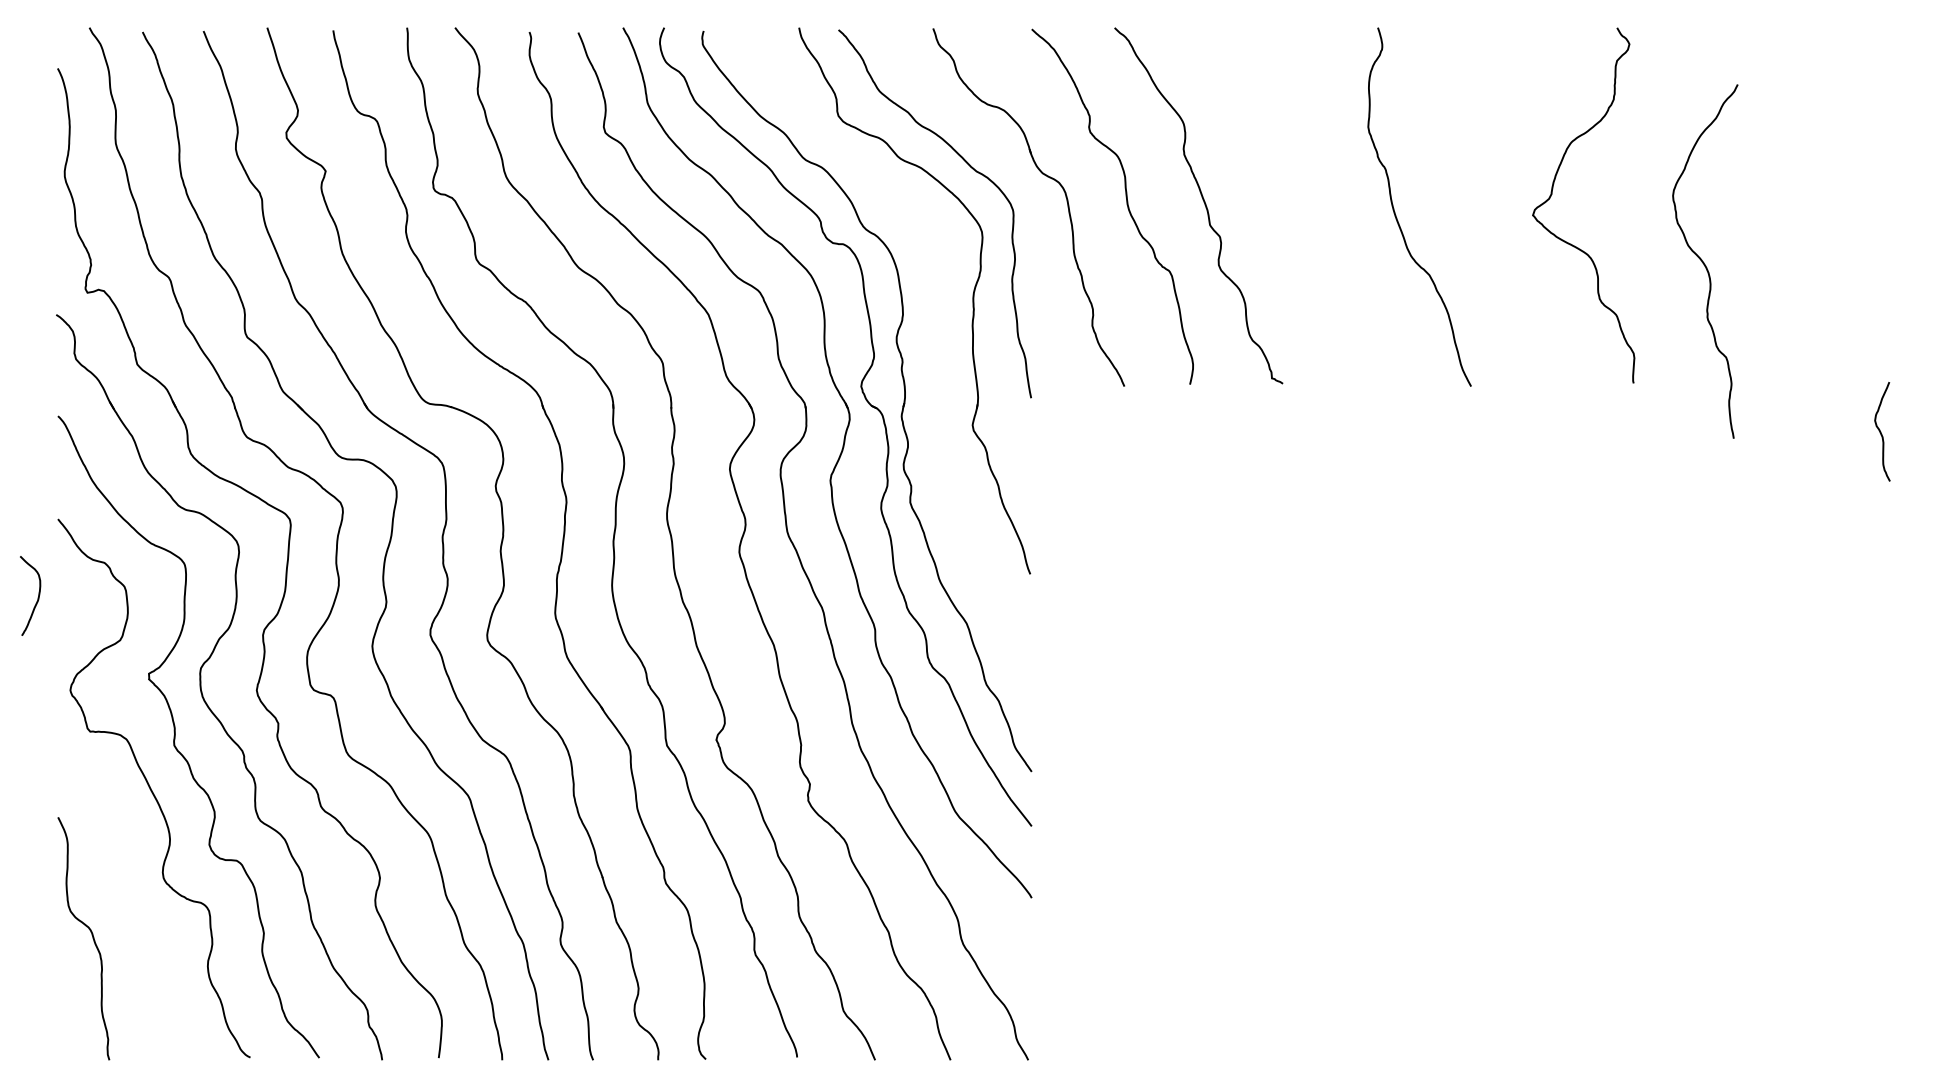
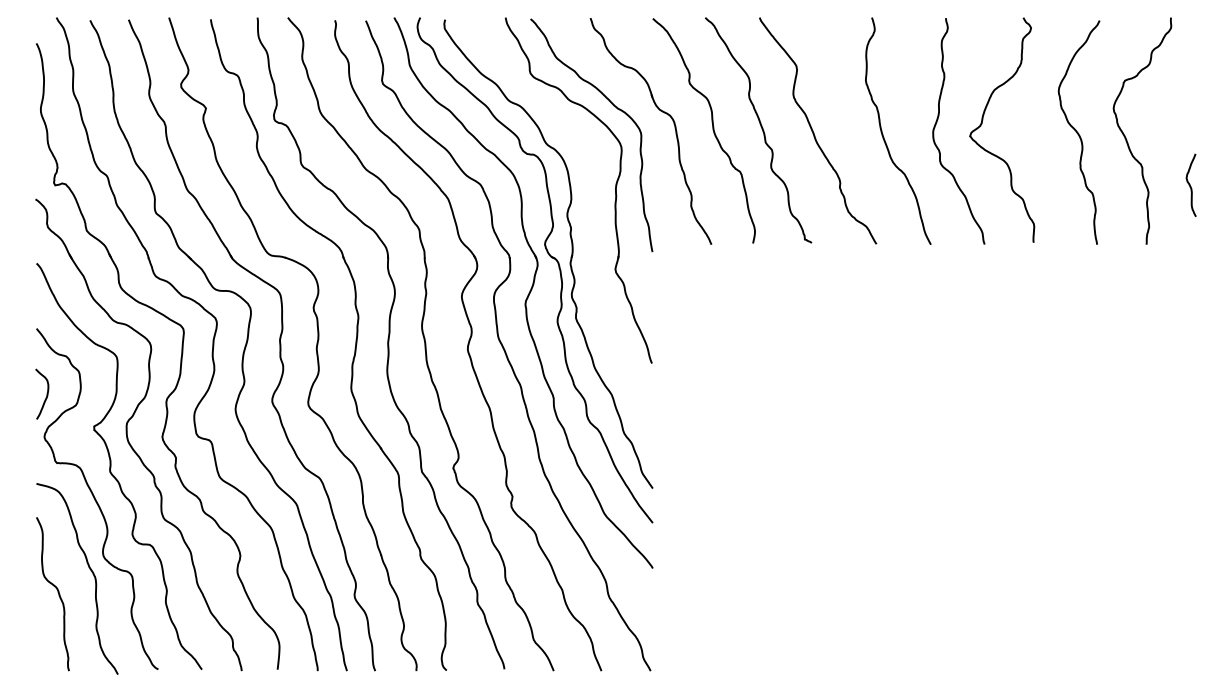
curve: (1479, 198) -> (936, 125), added
curve: (1287, 209) -> (814, 132), added
curve: (1780, 217) -> (1126, 137), added
curve: (1704, 261) -> (1078, 132), moved
curve: (1881, 430) -> (1190, 184), moved
curve: (37, 594) -> (46, 393), moved
curve: (141, 899) -> (89, 569), added

